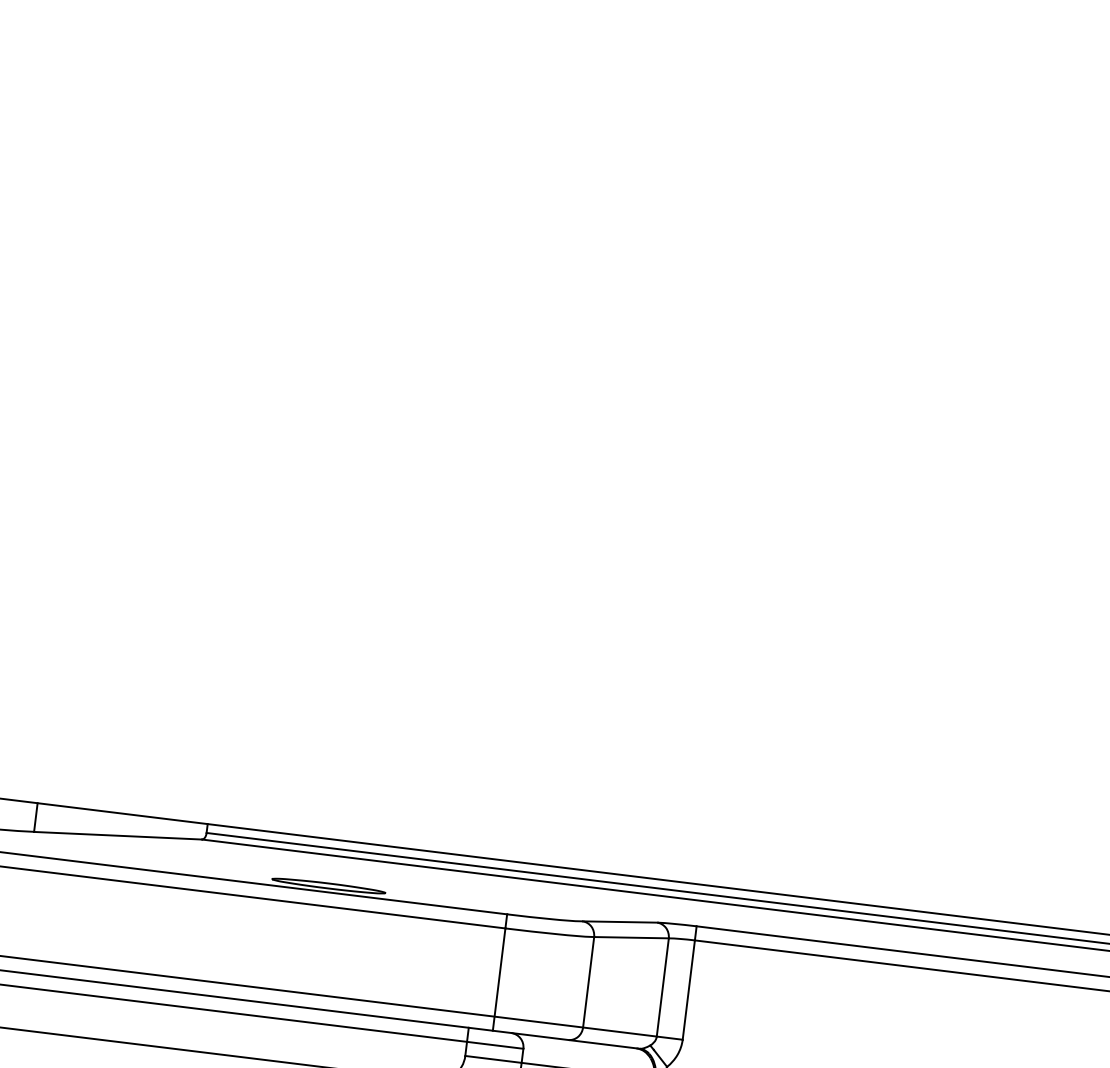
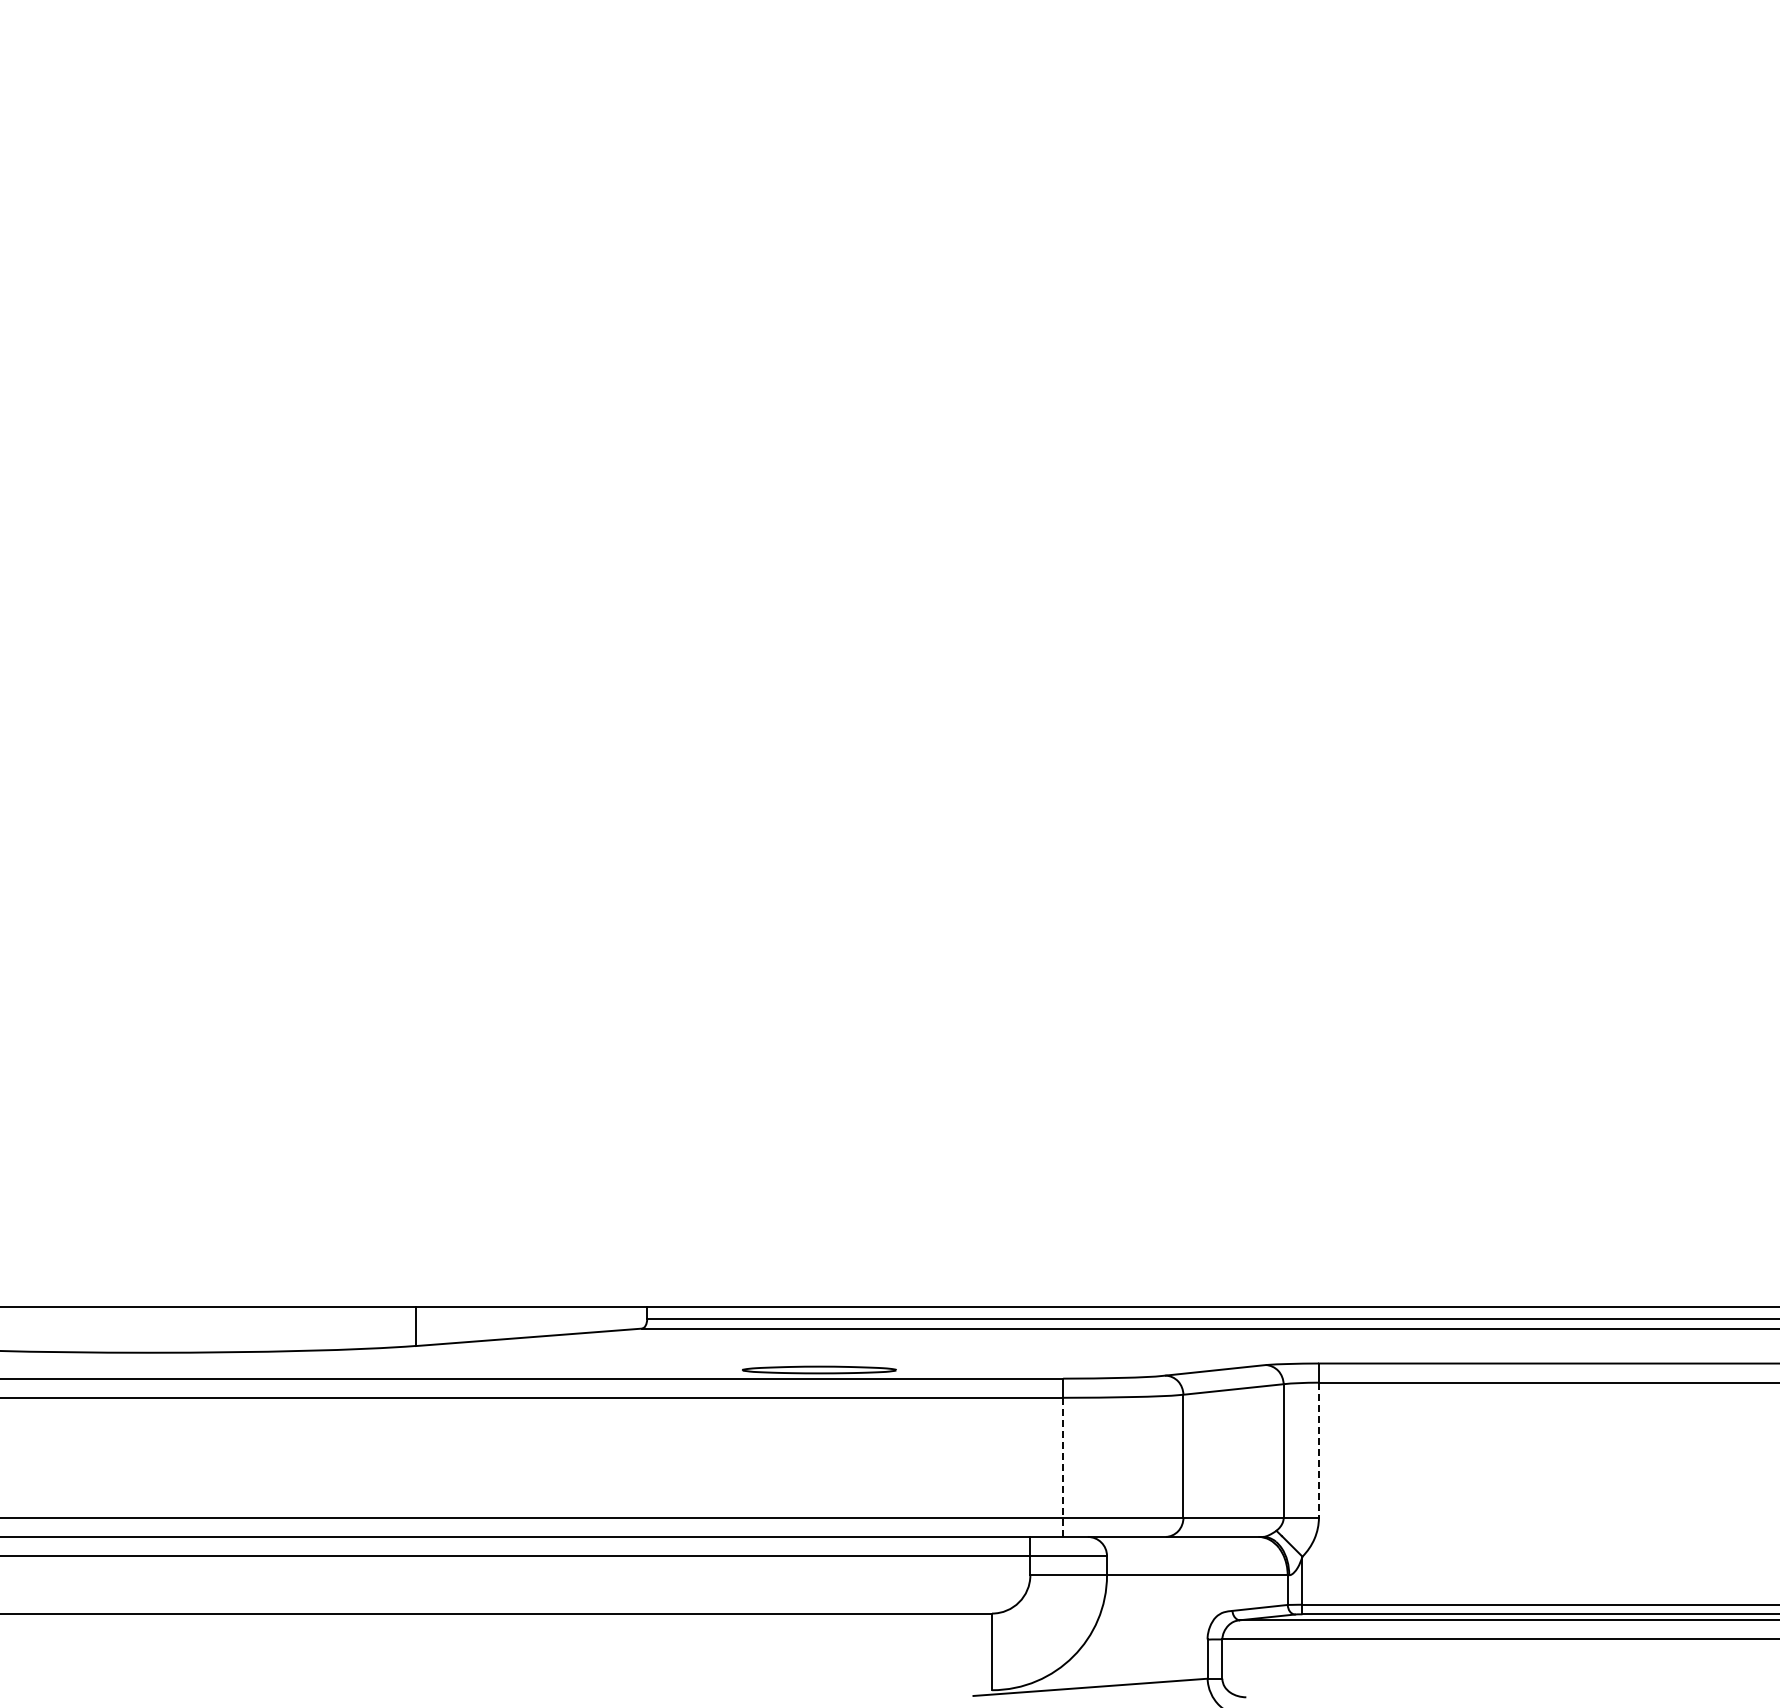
line: (499, 979) -> (1063, 1467), solid -> dashed
line: (688, 990) -> (1318, 1450), solid -> dashed

